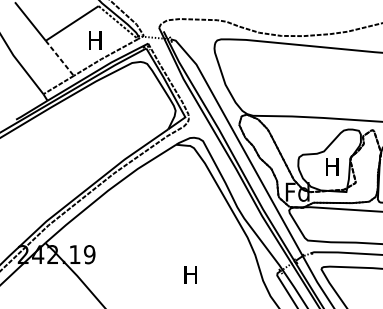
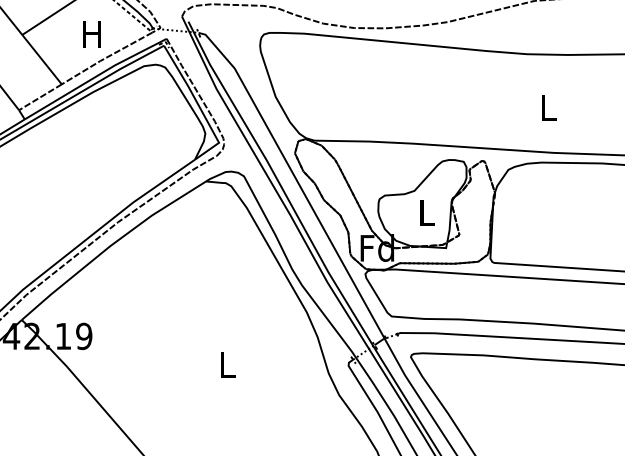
line: (60, 58) -> (42, 59), dashed -> solid
text: (331, 166) -> (425, 212), H -> L
text: (190, 274) -> (226, 364), H -> L

